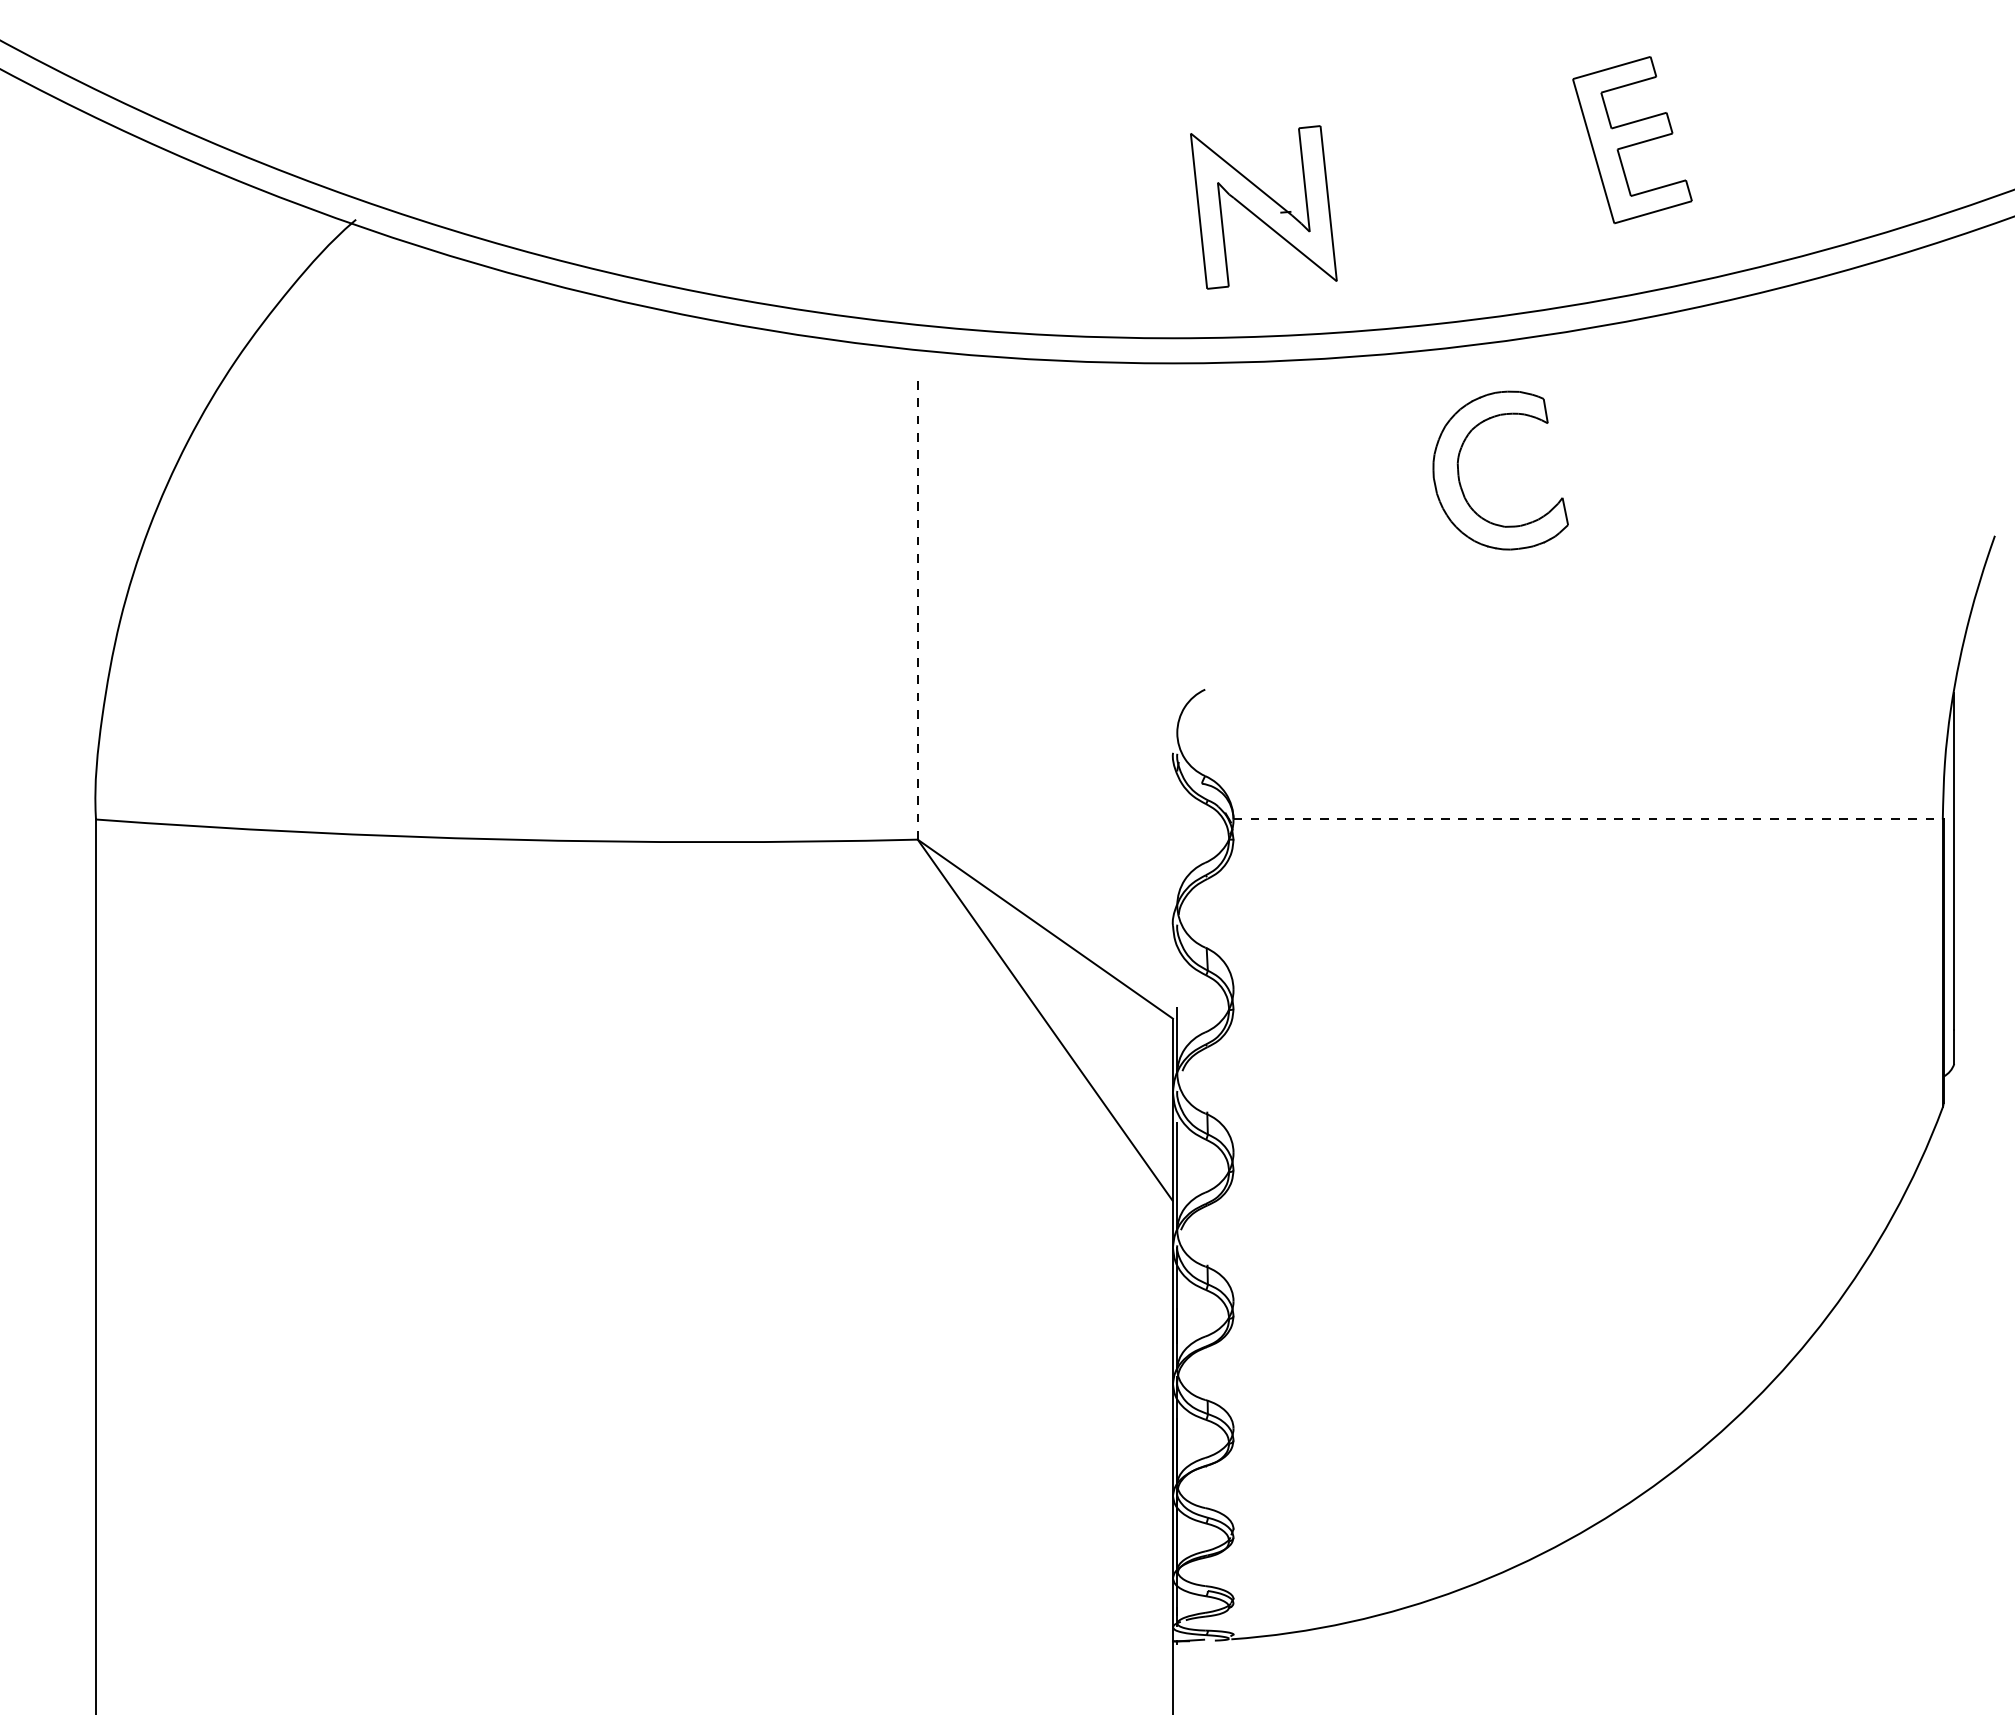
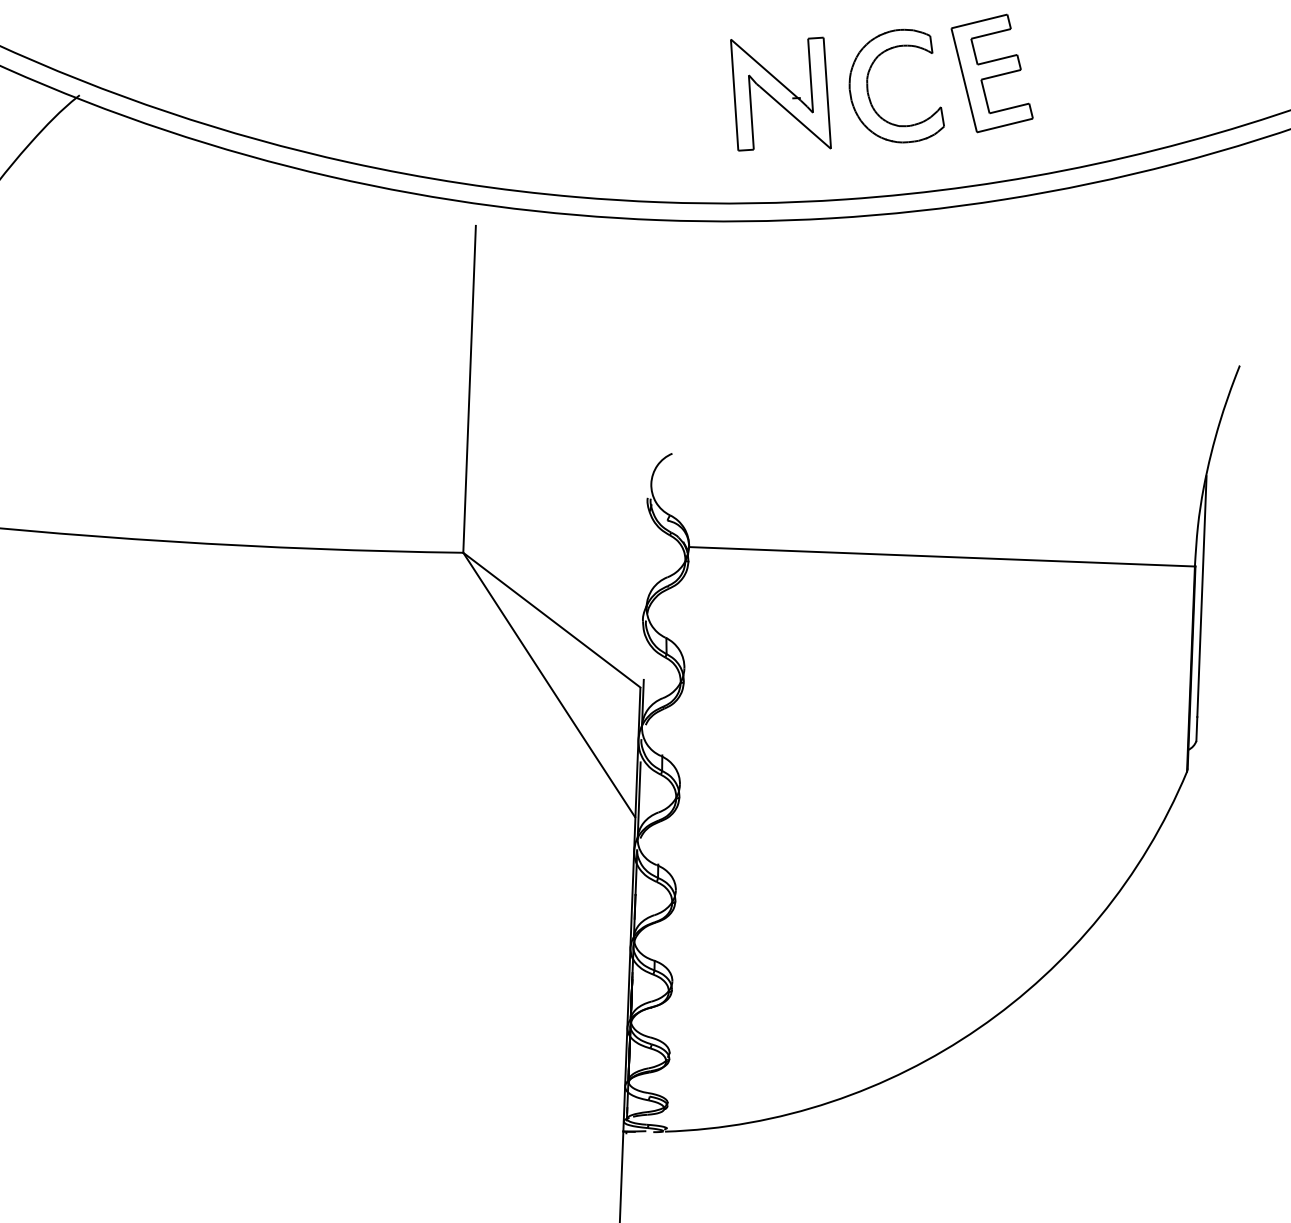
part: (1263, 207) -> (780, 94), moved
part: (1459, 471) -> (868, 85), moved
line: (917, 609) -> (469, 388), dashed -> solid
line: (1588, 819) -> (942, 556), dashed -> solid

